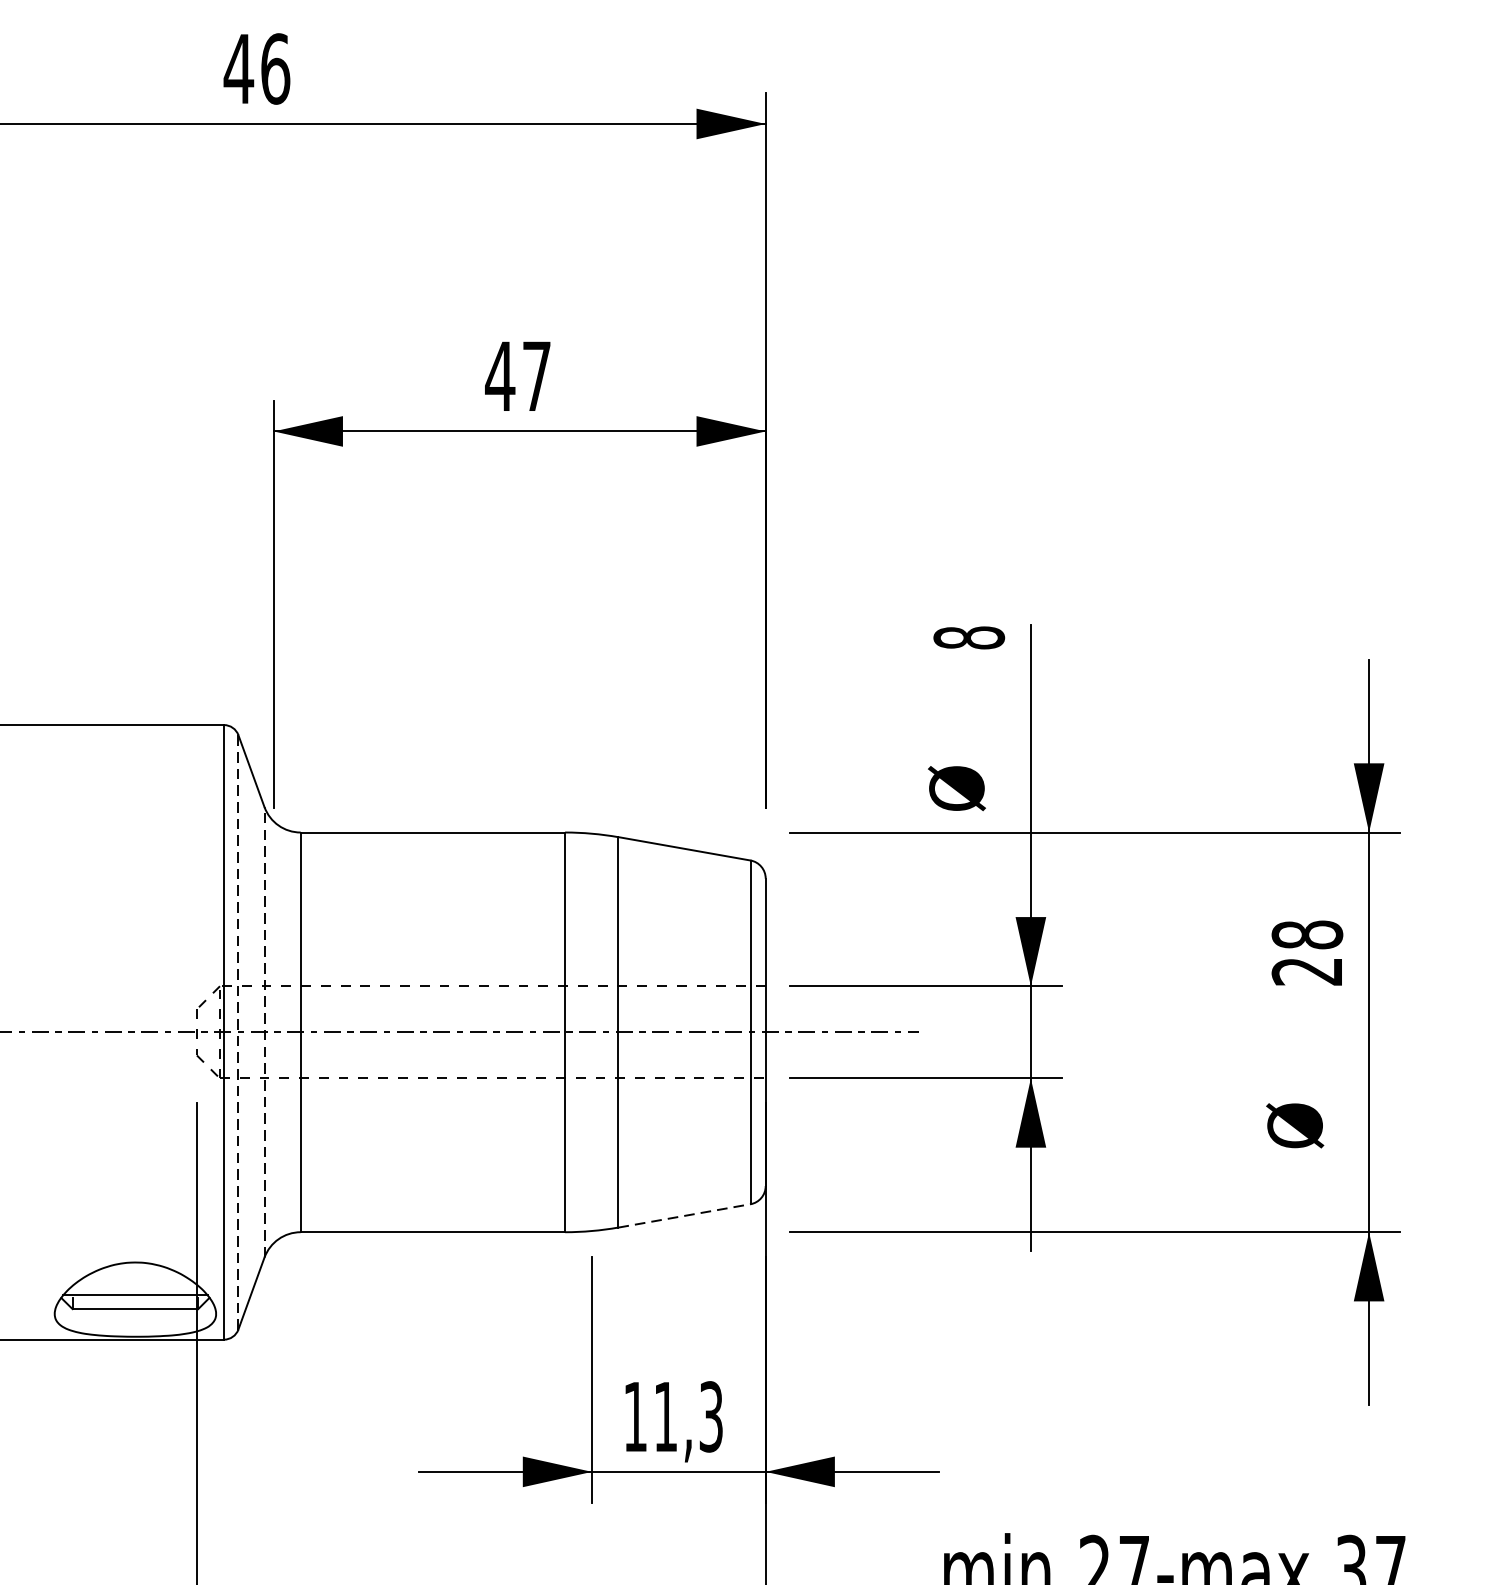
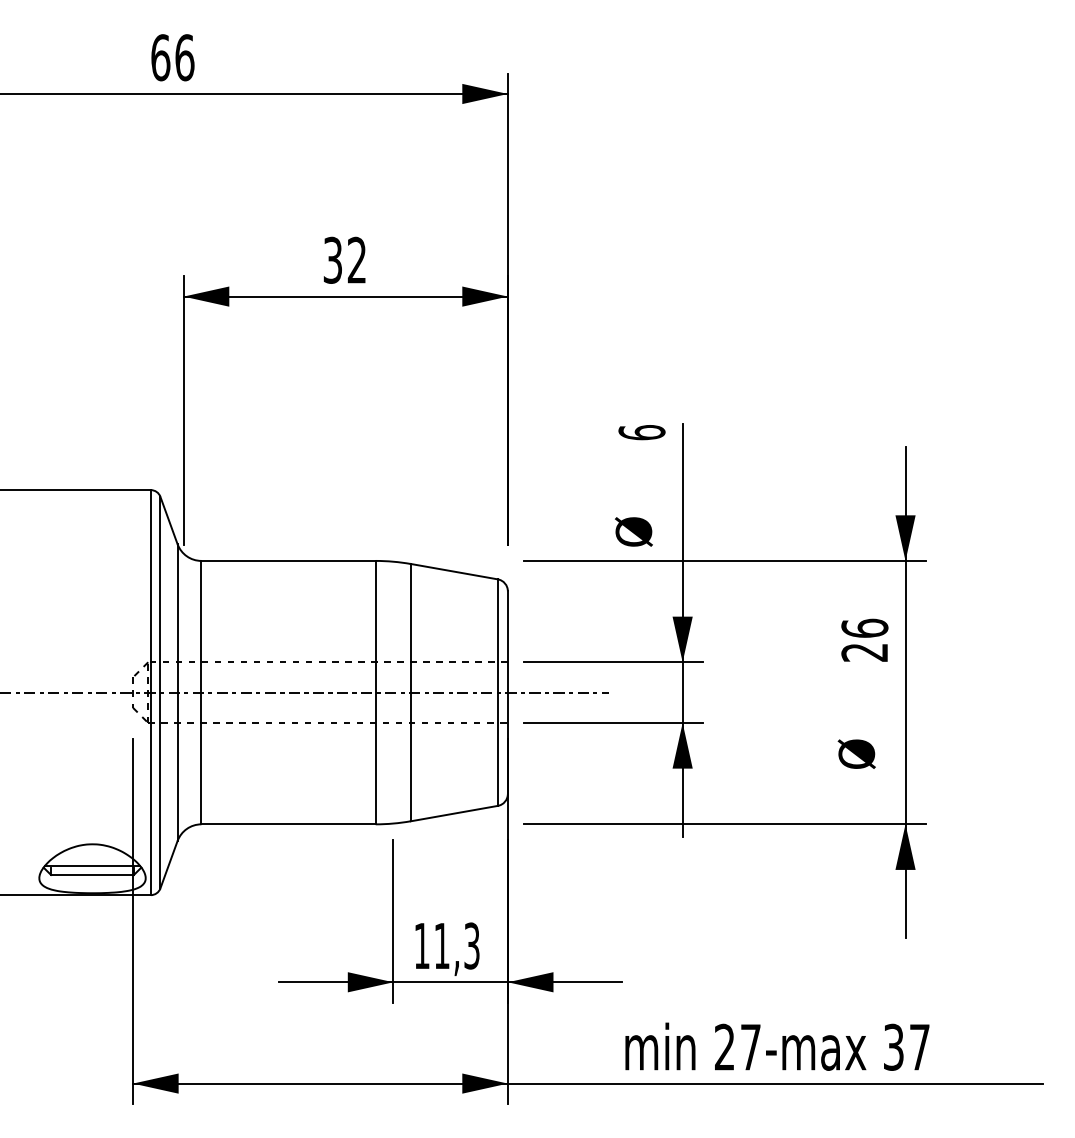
text: (238, 68) -> (160, 57), 46 -> 66
text: (516, 375) -> (343, 259), 47 -> 32
text: (968, 637) -> (641, 432), 8 -> 6
text: (1306, 933) -> (864, 627), 28 -> 26
line: (238, 1032) -> (160, 692), dashed -> solid
line: (264, 1032) -> (177, 692), dashed -> solid
line: (684, 1215) -> (454, 813), dashed -> solid

